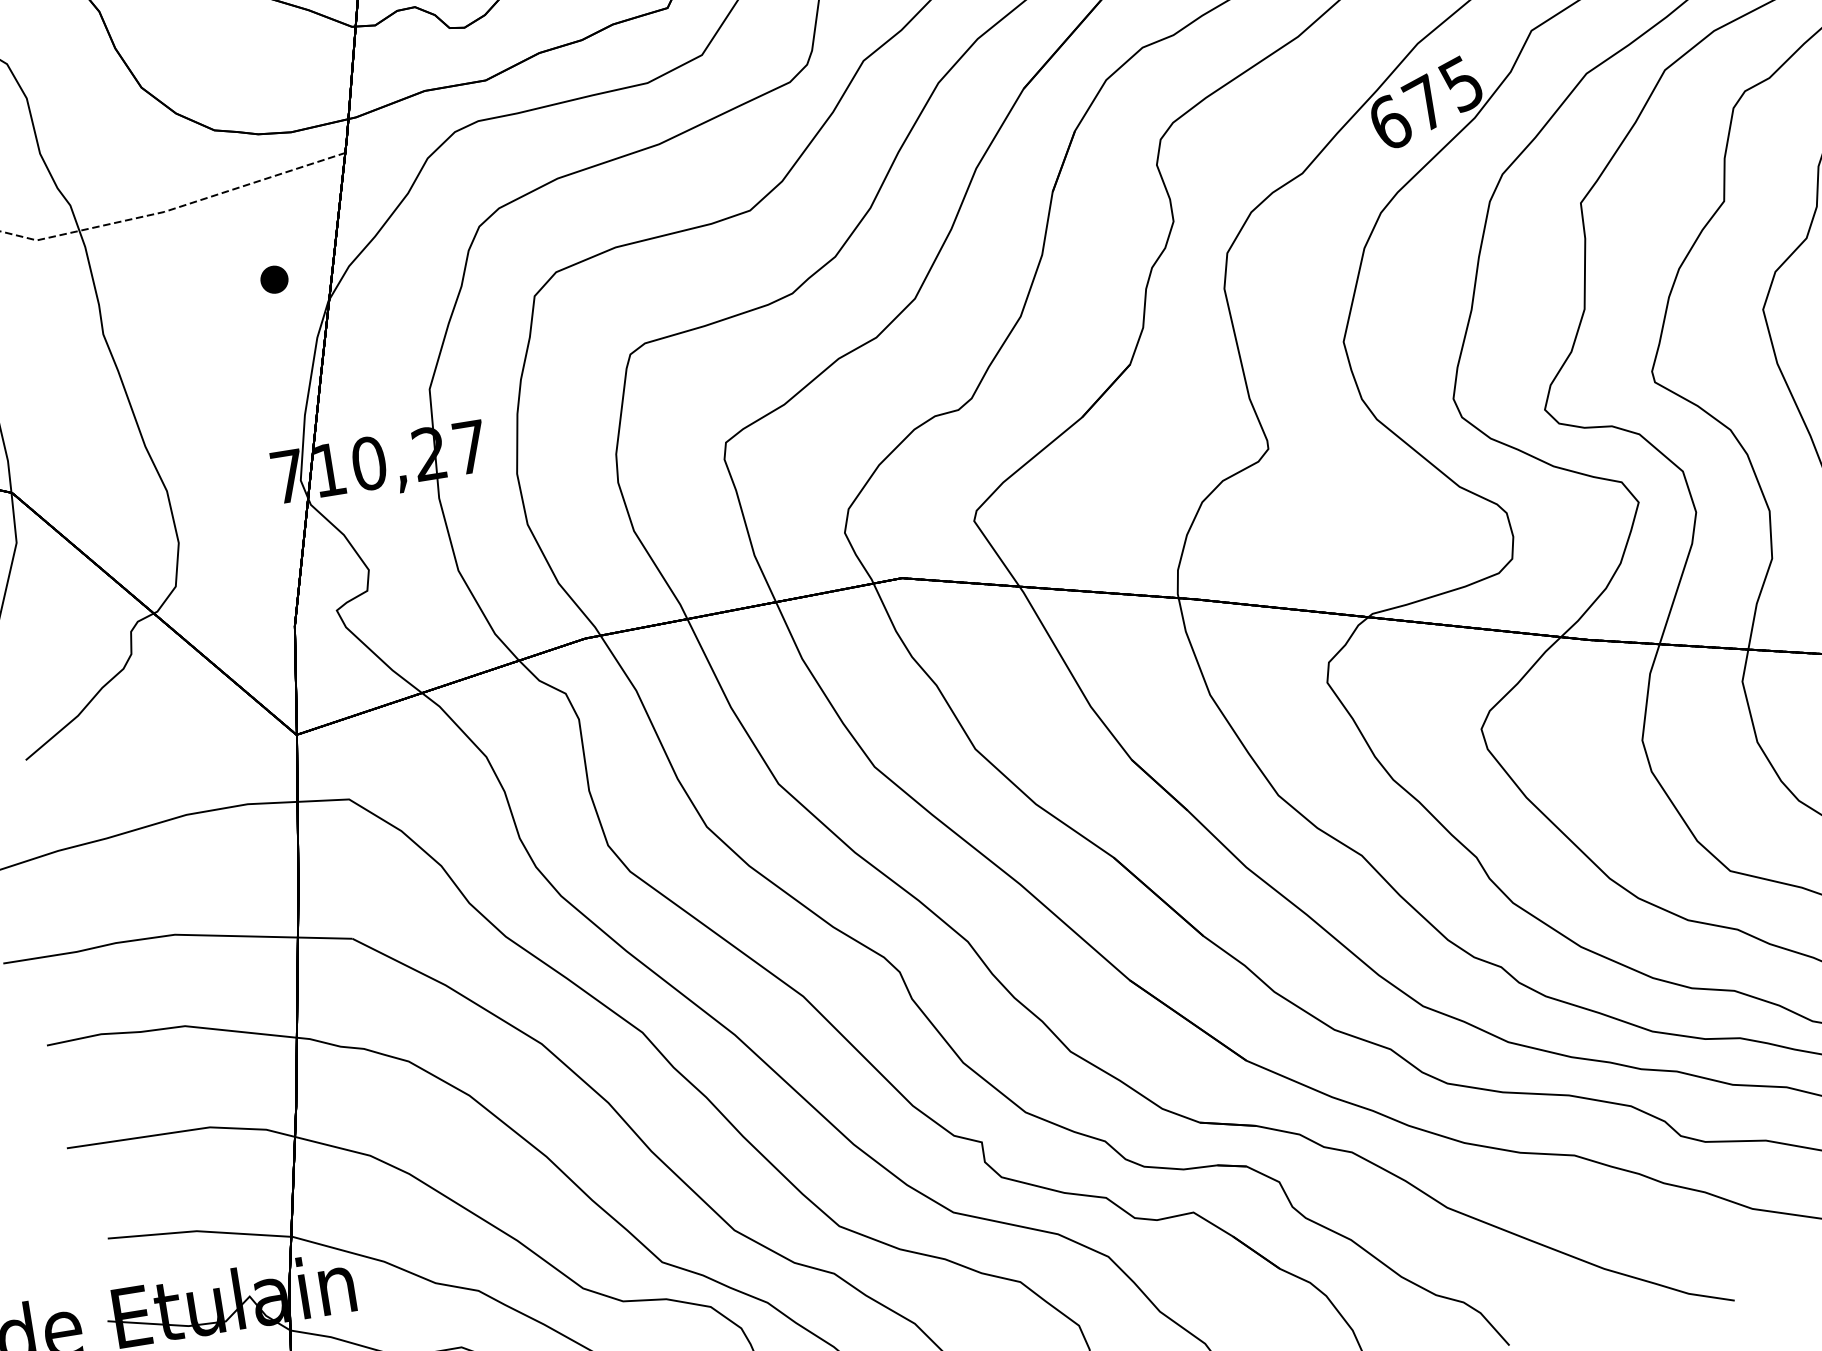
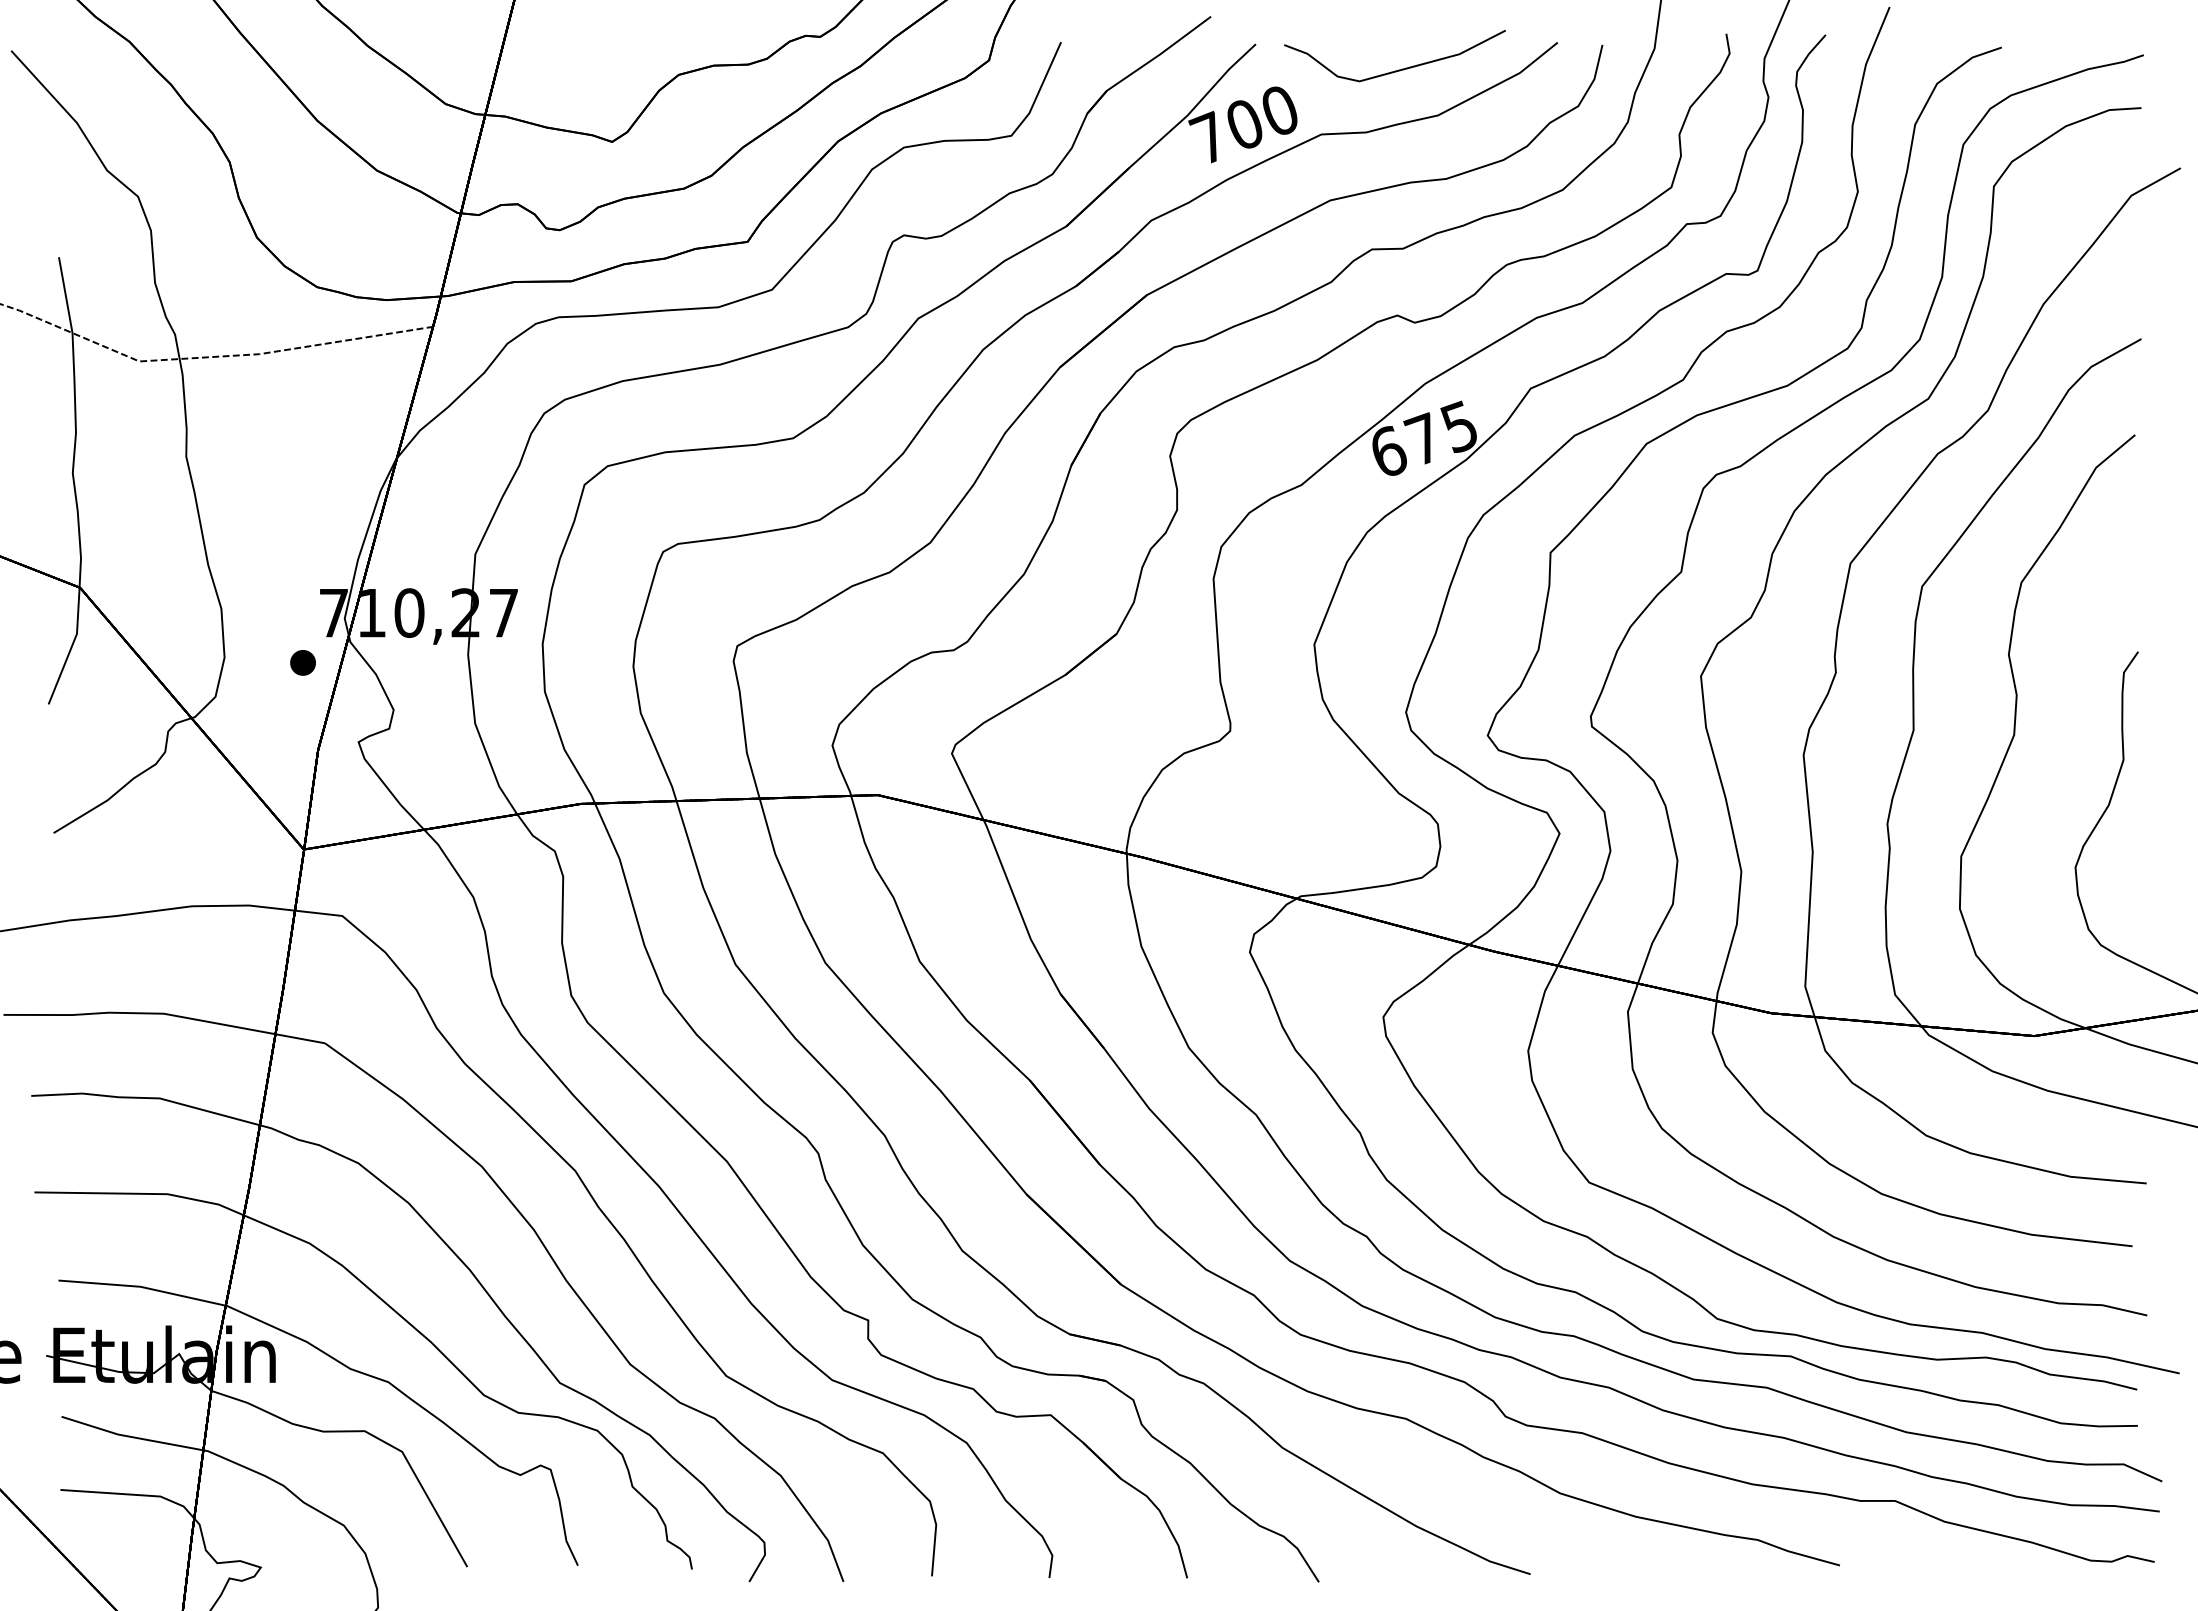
part: (273, 279) -> (302, 662), moved

